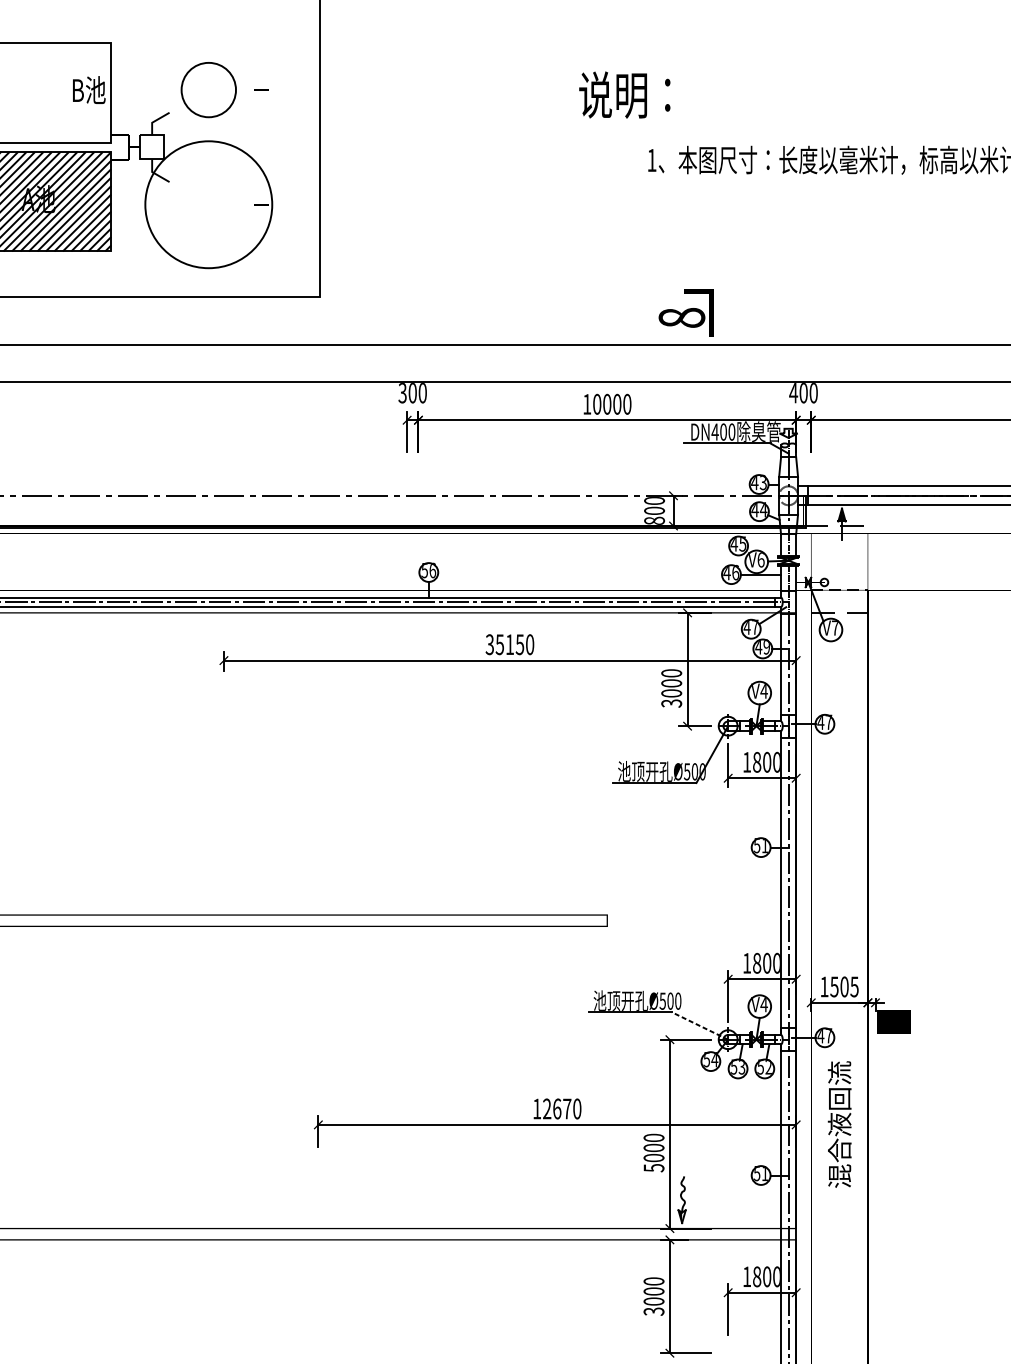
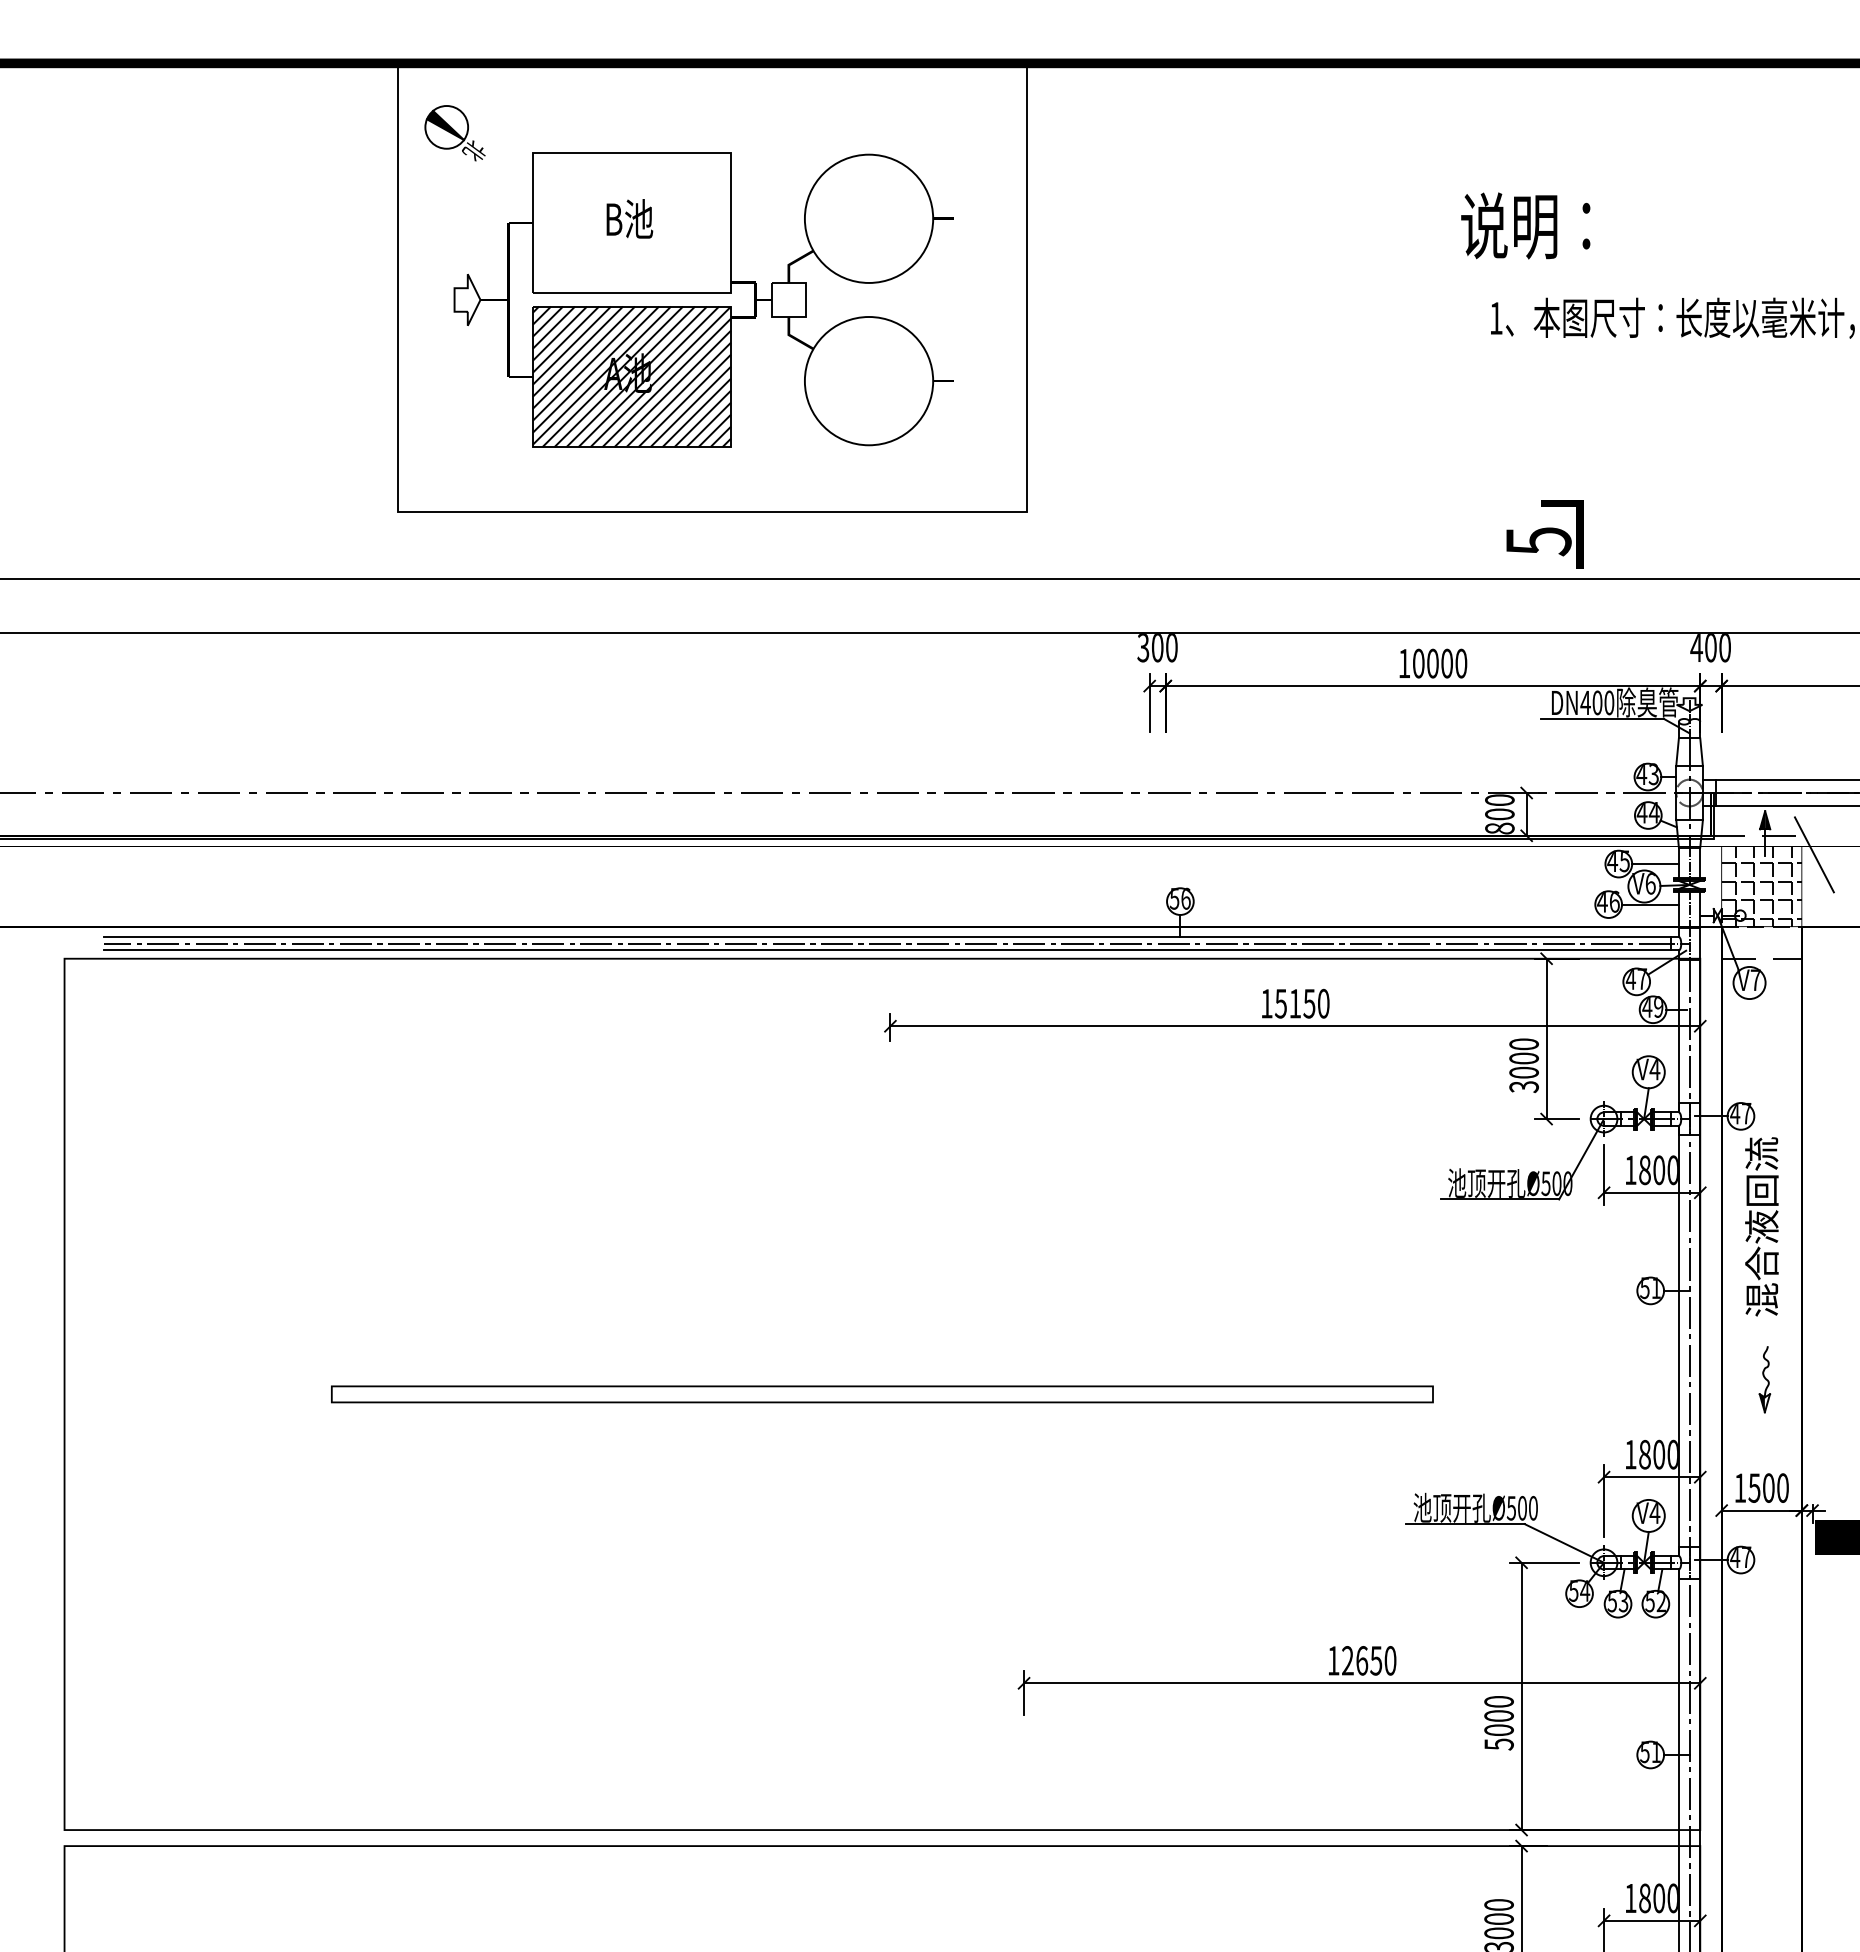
text: (89, 89) -> (629, 218), moved
circle: (208, 89) -> (868, 218), size x1.67
text: (624, 94) -> (1525, 225), moved
circle: (208, 205) -> (868, 381), size x0.71
text: (681, 318) -> (1538, 541), 8 -> 5
line: (876, 539) -> (1813, 854), added
line: (764, 546) -> (1655, 864), added
hatch: (839, 561) -> (1761, 886), added
text: (489, 644) -> (1266, 1003), 35150 -> 15150
text: (854, 986) -> (1782, 1487), 1505 -> 1500
line: (699, 1026) -> (1563, 1543), dashed -> solid
text: (567, 1108) -> (1376, 1660), 12670 -> 12650
text: (839, 1124) -> (1761, 1226), moved
part: (681, 1199) -> (1764, 1379), moved

